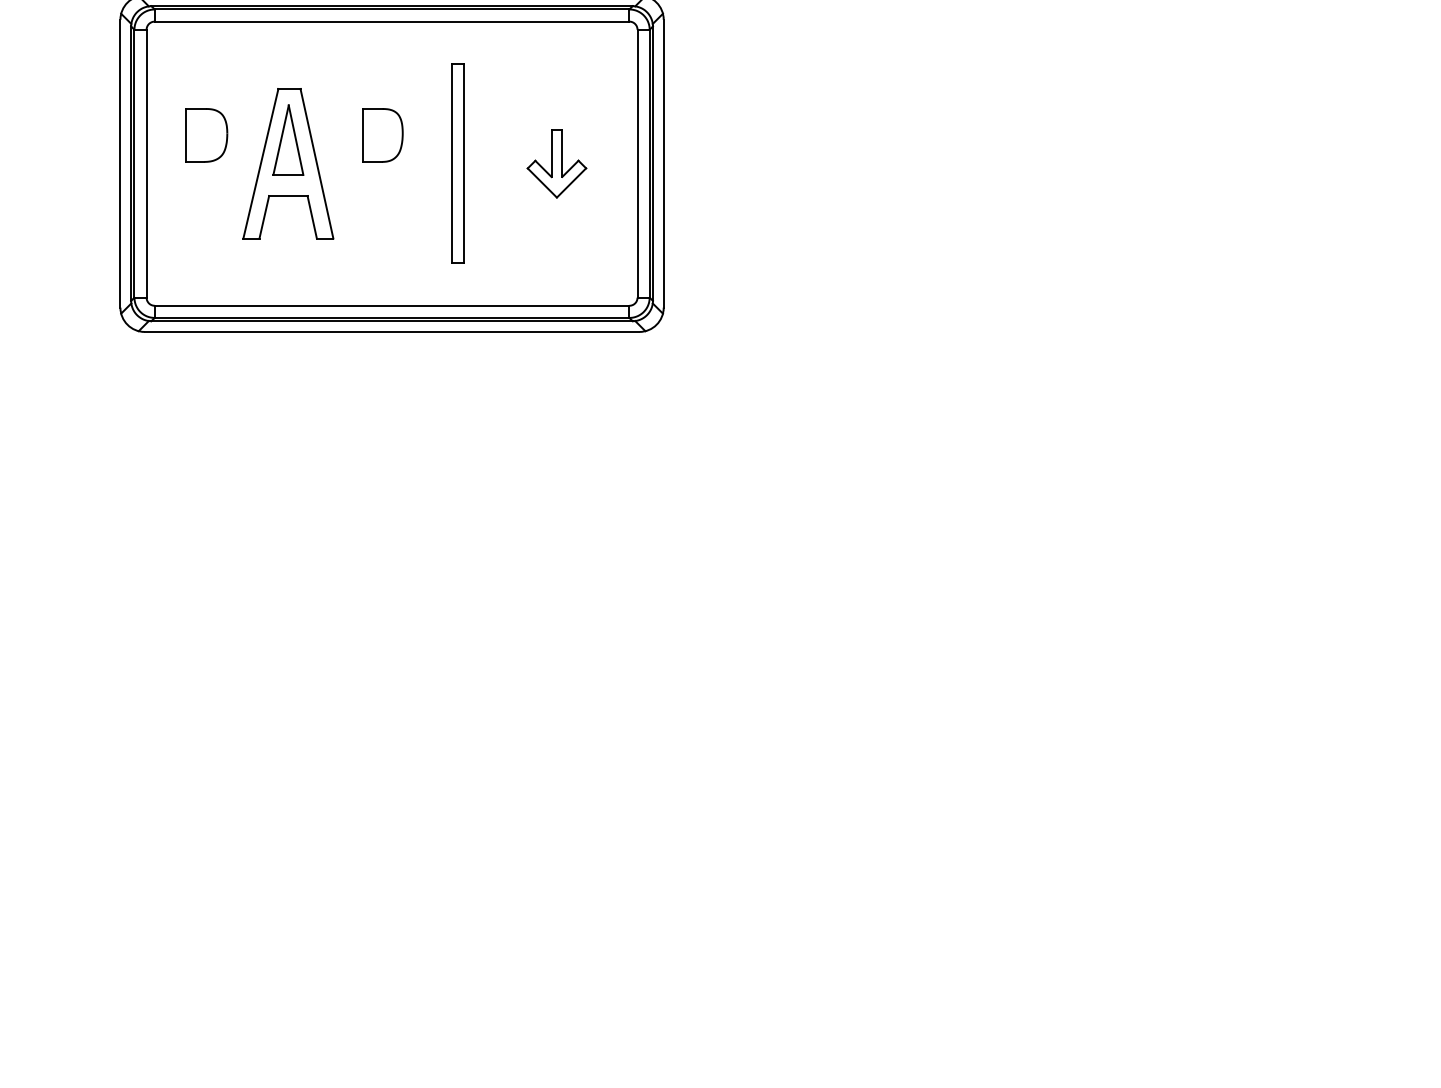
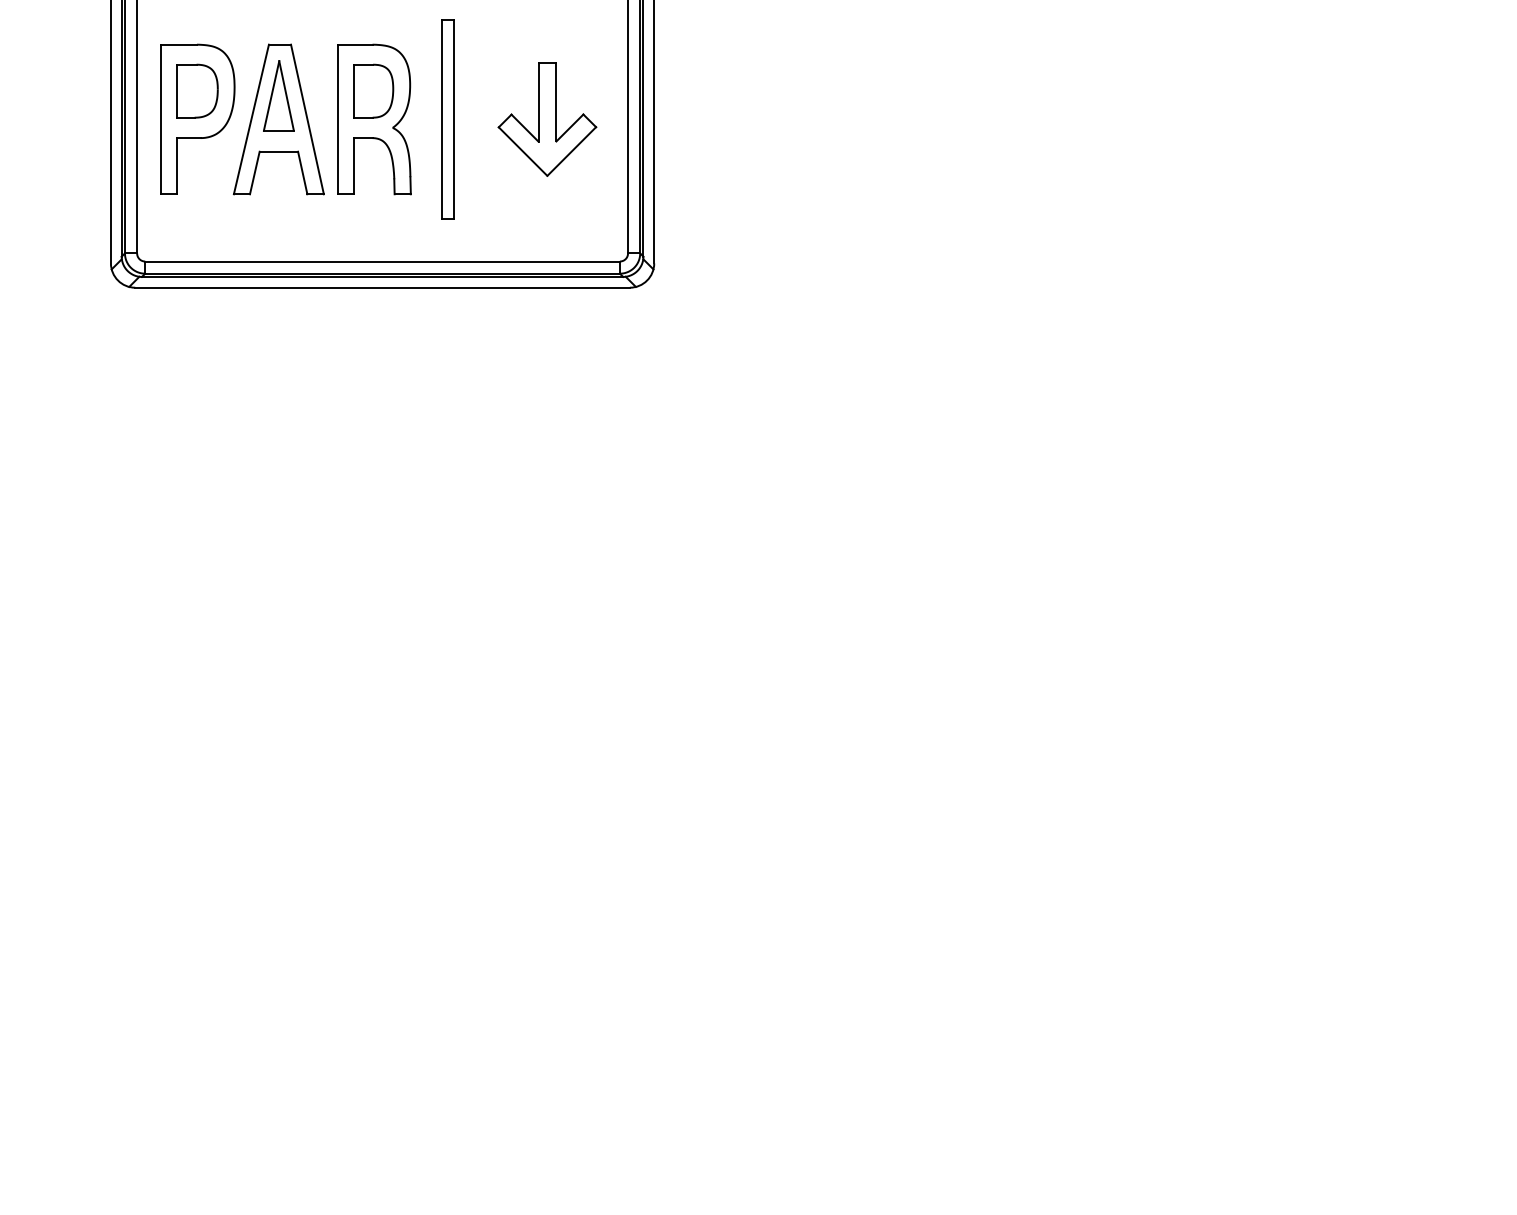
part: (206, 162) -> (197, 118), added
part: (383, 163) -> (374, 119), added
part: (556, 163) -> (547, 119), size x1.67

